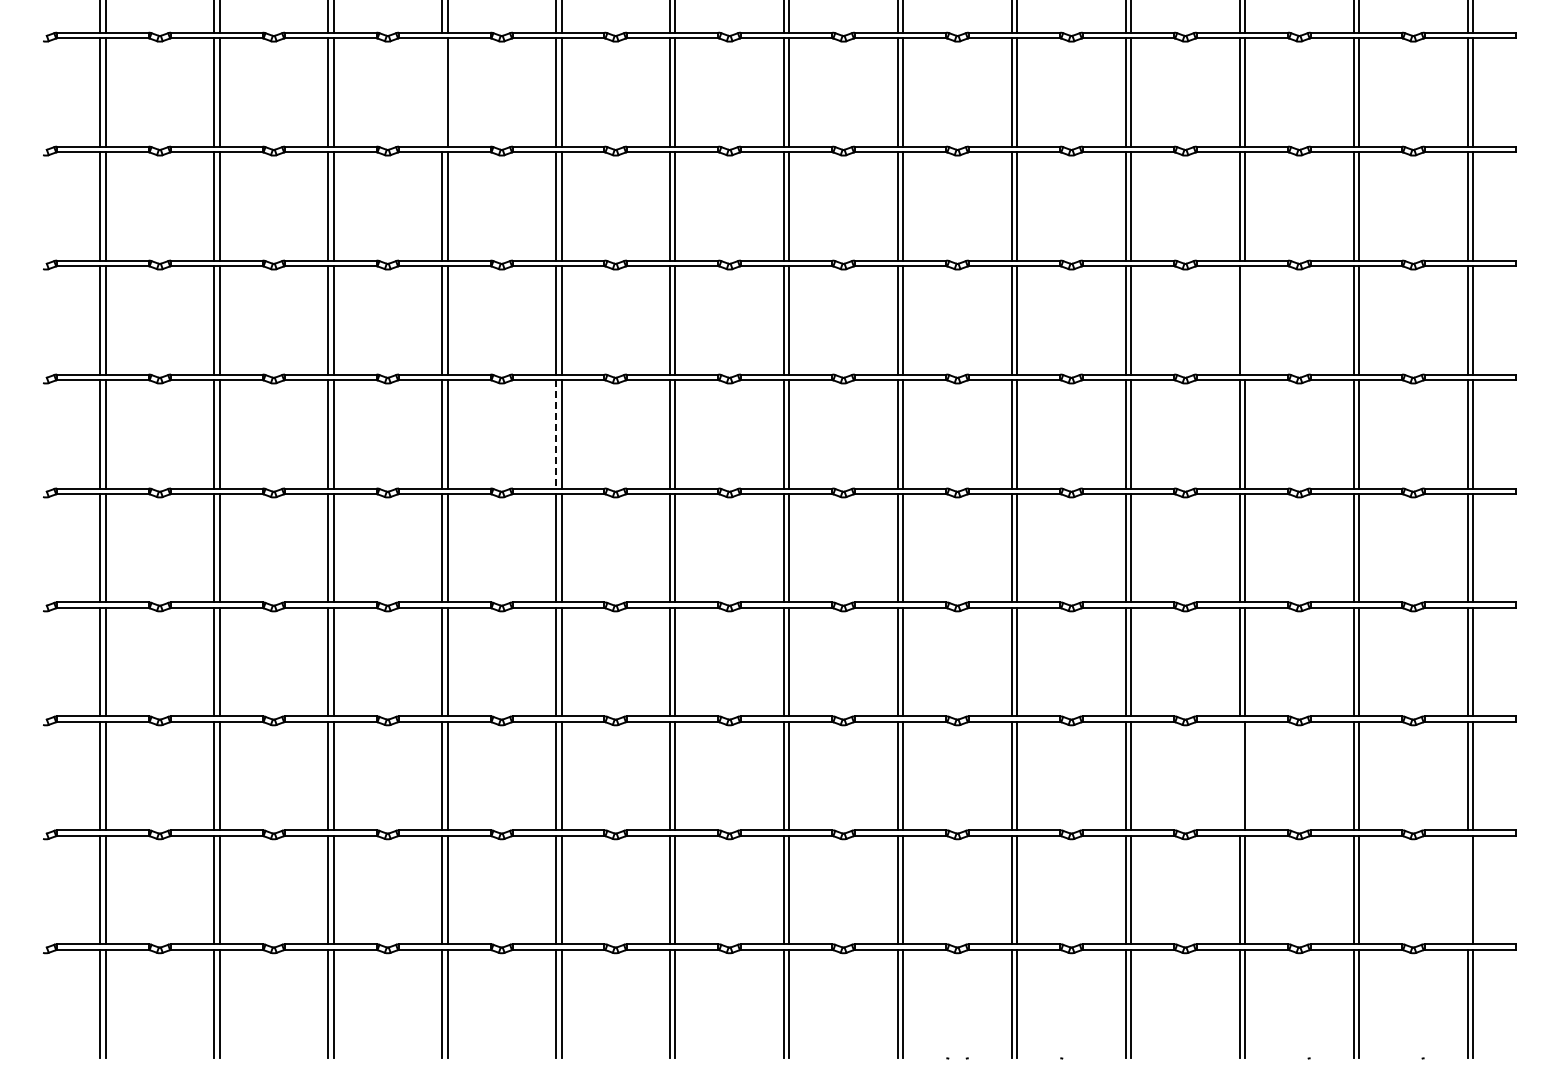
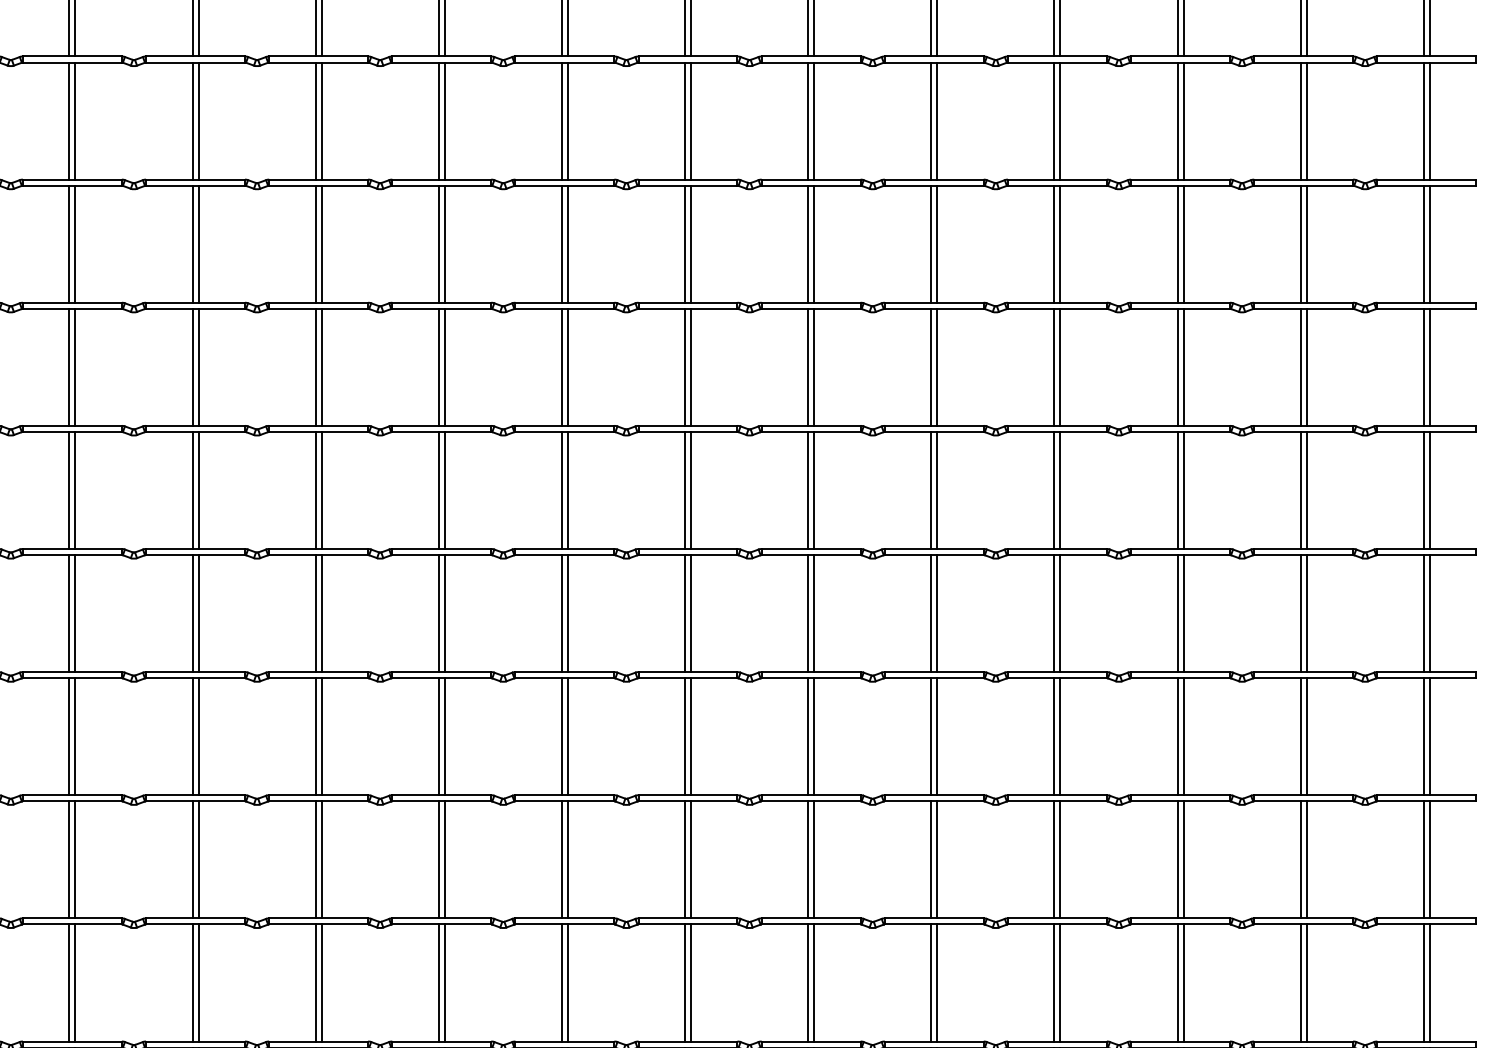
line: (441, 92) -> (315, 121), added
line: (1245, 320) -> (1183, 367), added
line: (555, 434) -> (438, 490), dashed -> solid
line: (1239, 776) -> (1177, 860), added
line: (1467, 889) -> (1423, 982), added

